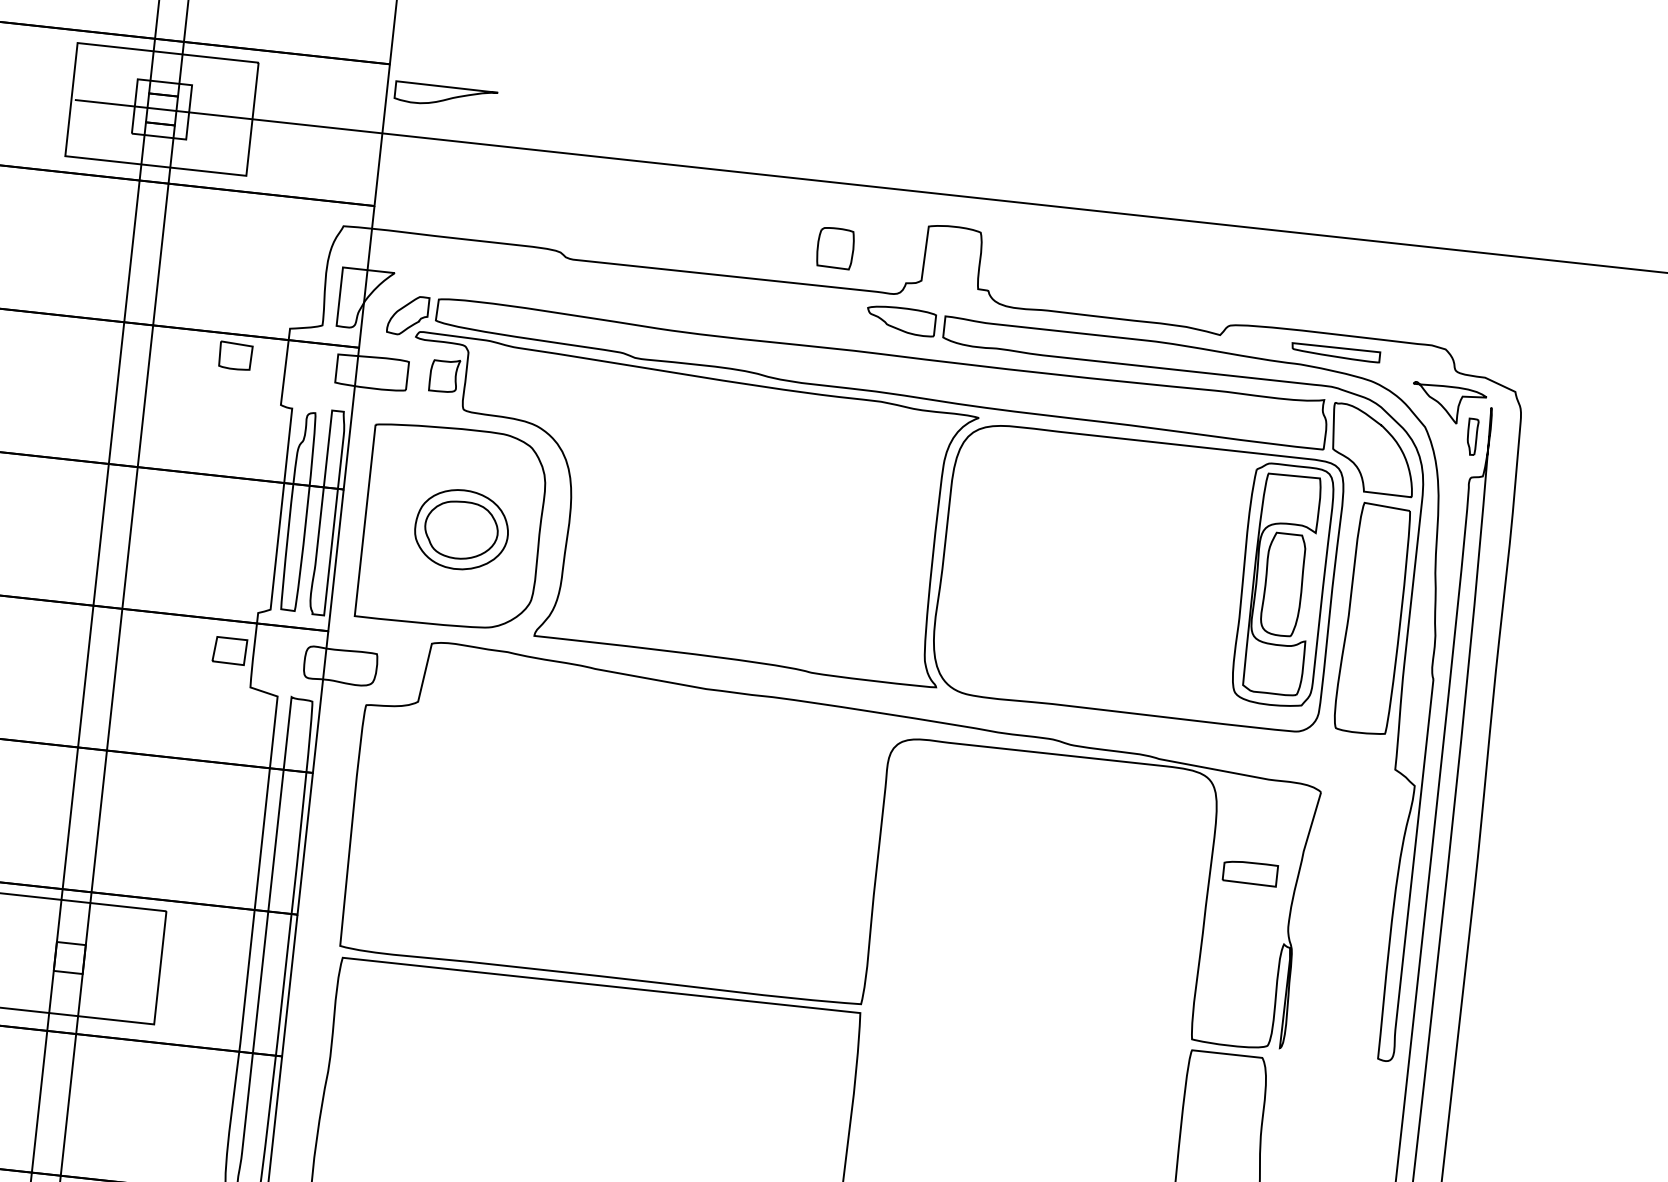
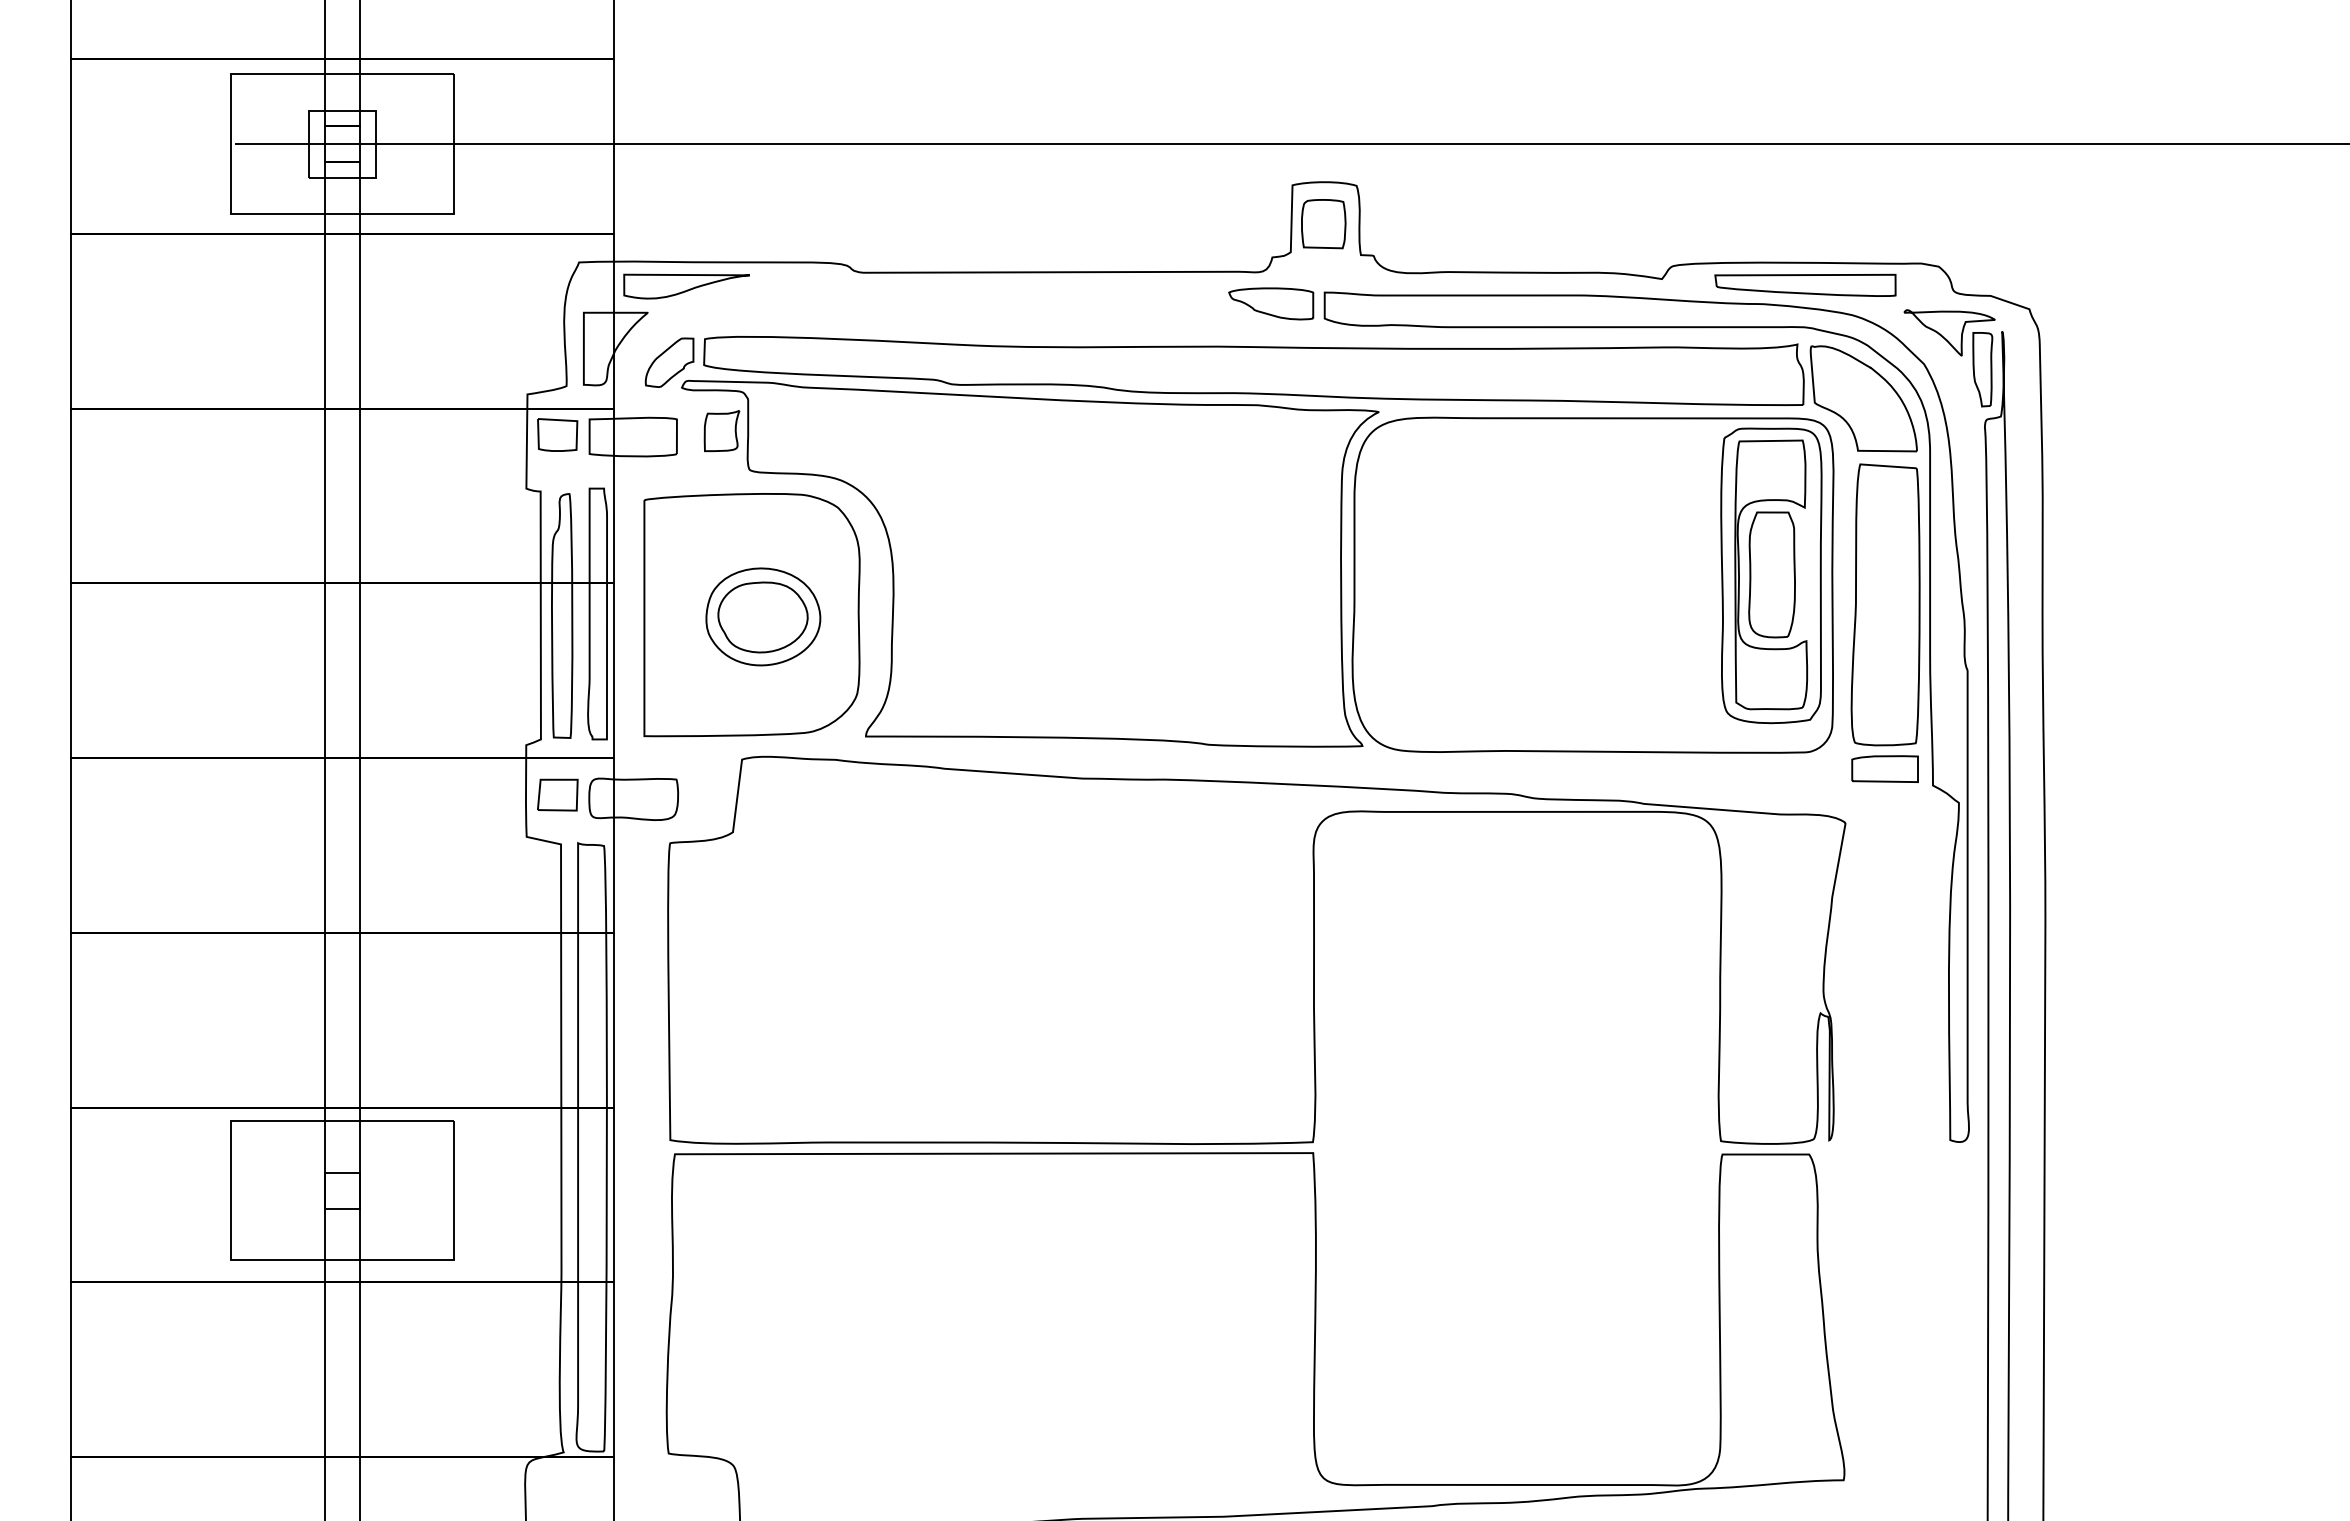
part: (445, 96) -> (686, 286), moved
part: (835, 248) -> (1323, 224), moved
part: (1336, 352) -> (1805, 284), size x1.67
part: (235, 355) -> (557, 434), moved
part: (1472, 436) -> (1982, 369), size x1.67
part: (229, 650) -> (557, 794), moved
part: (1249, 872) -> (1884, 768), moved

